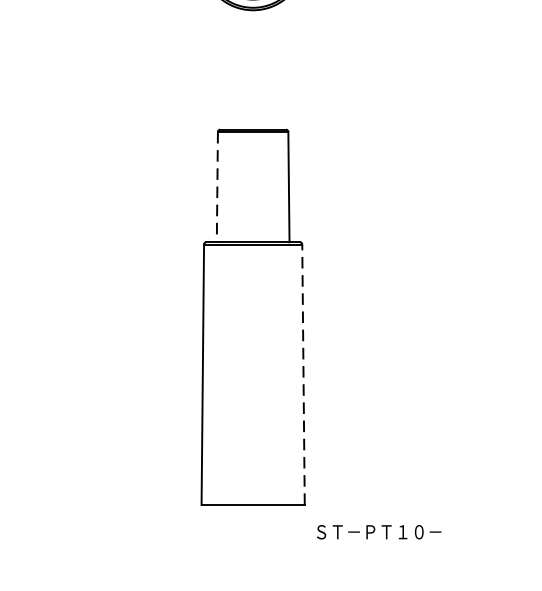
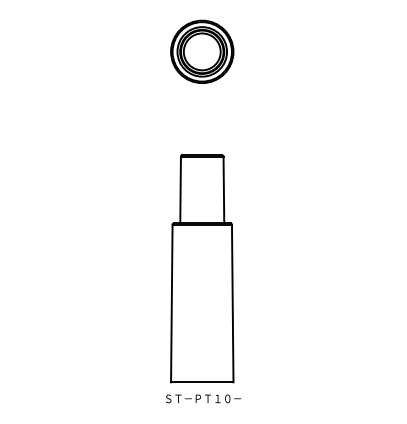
line: (217, 187) -> (180, 190), dashed -> solid
line: (303, 374) -> (232, 303), dashed -> solid
text: (379, 531) -> (203, 398), moved

